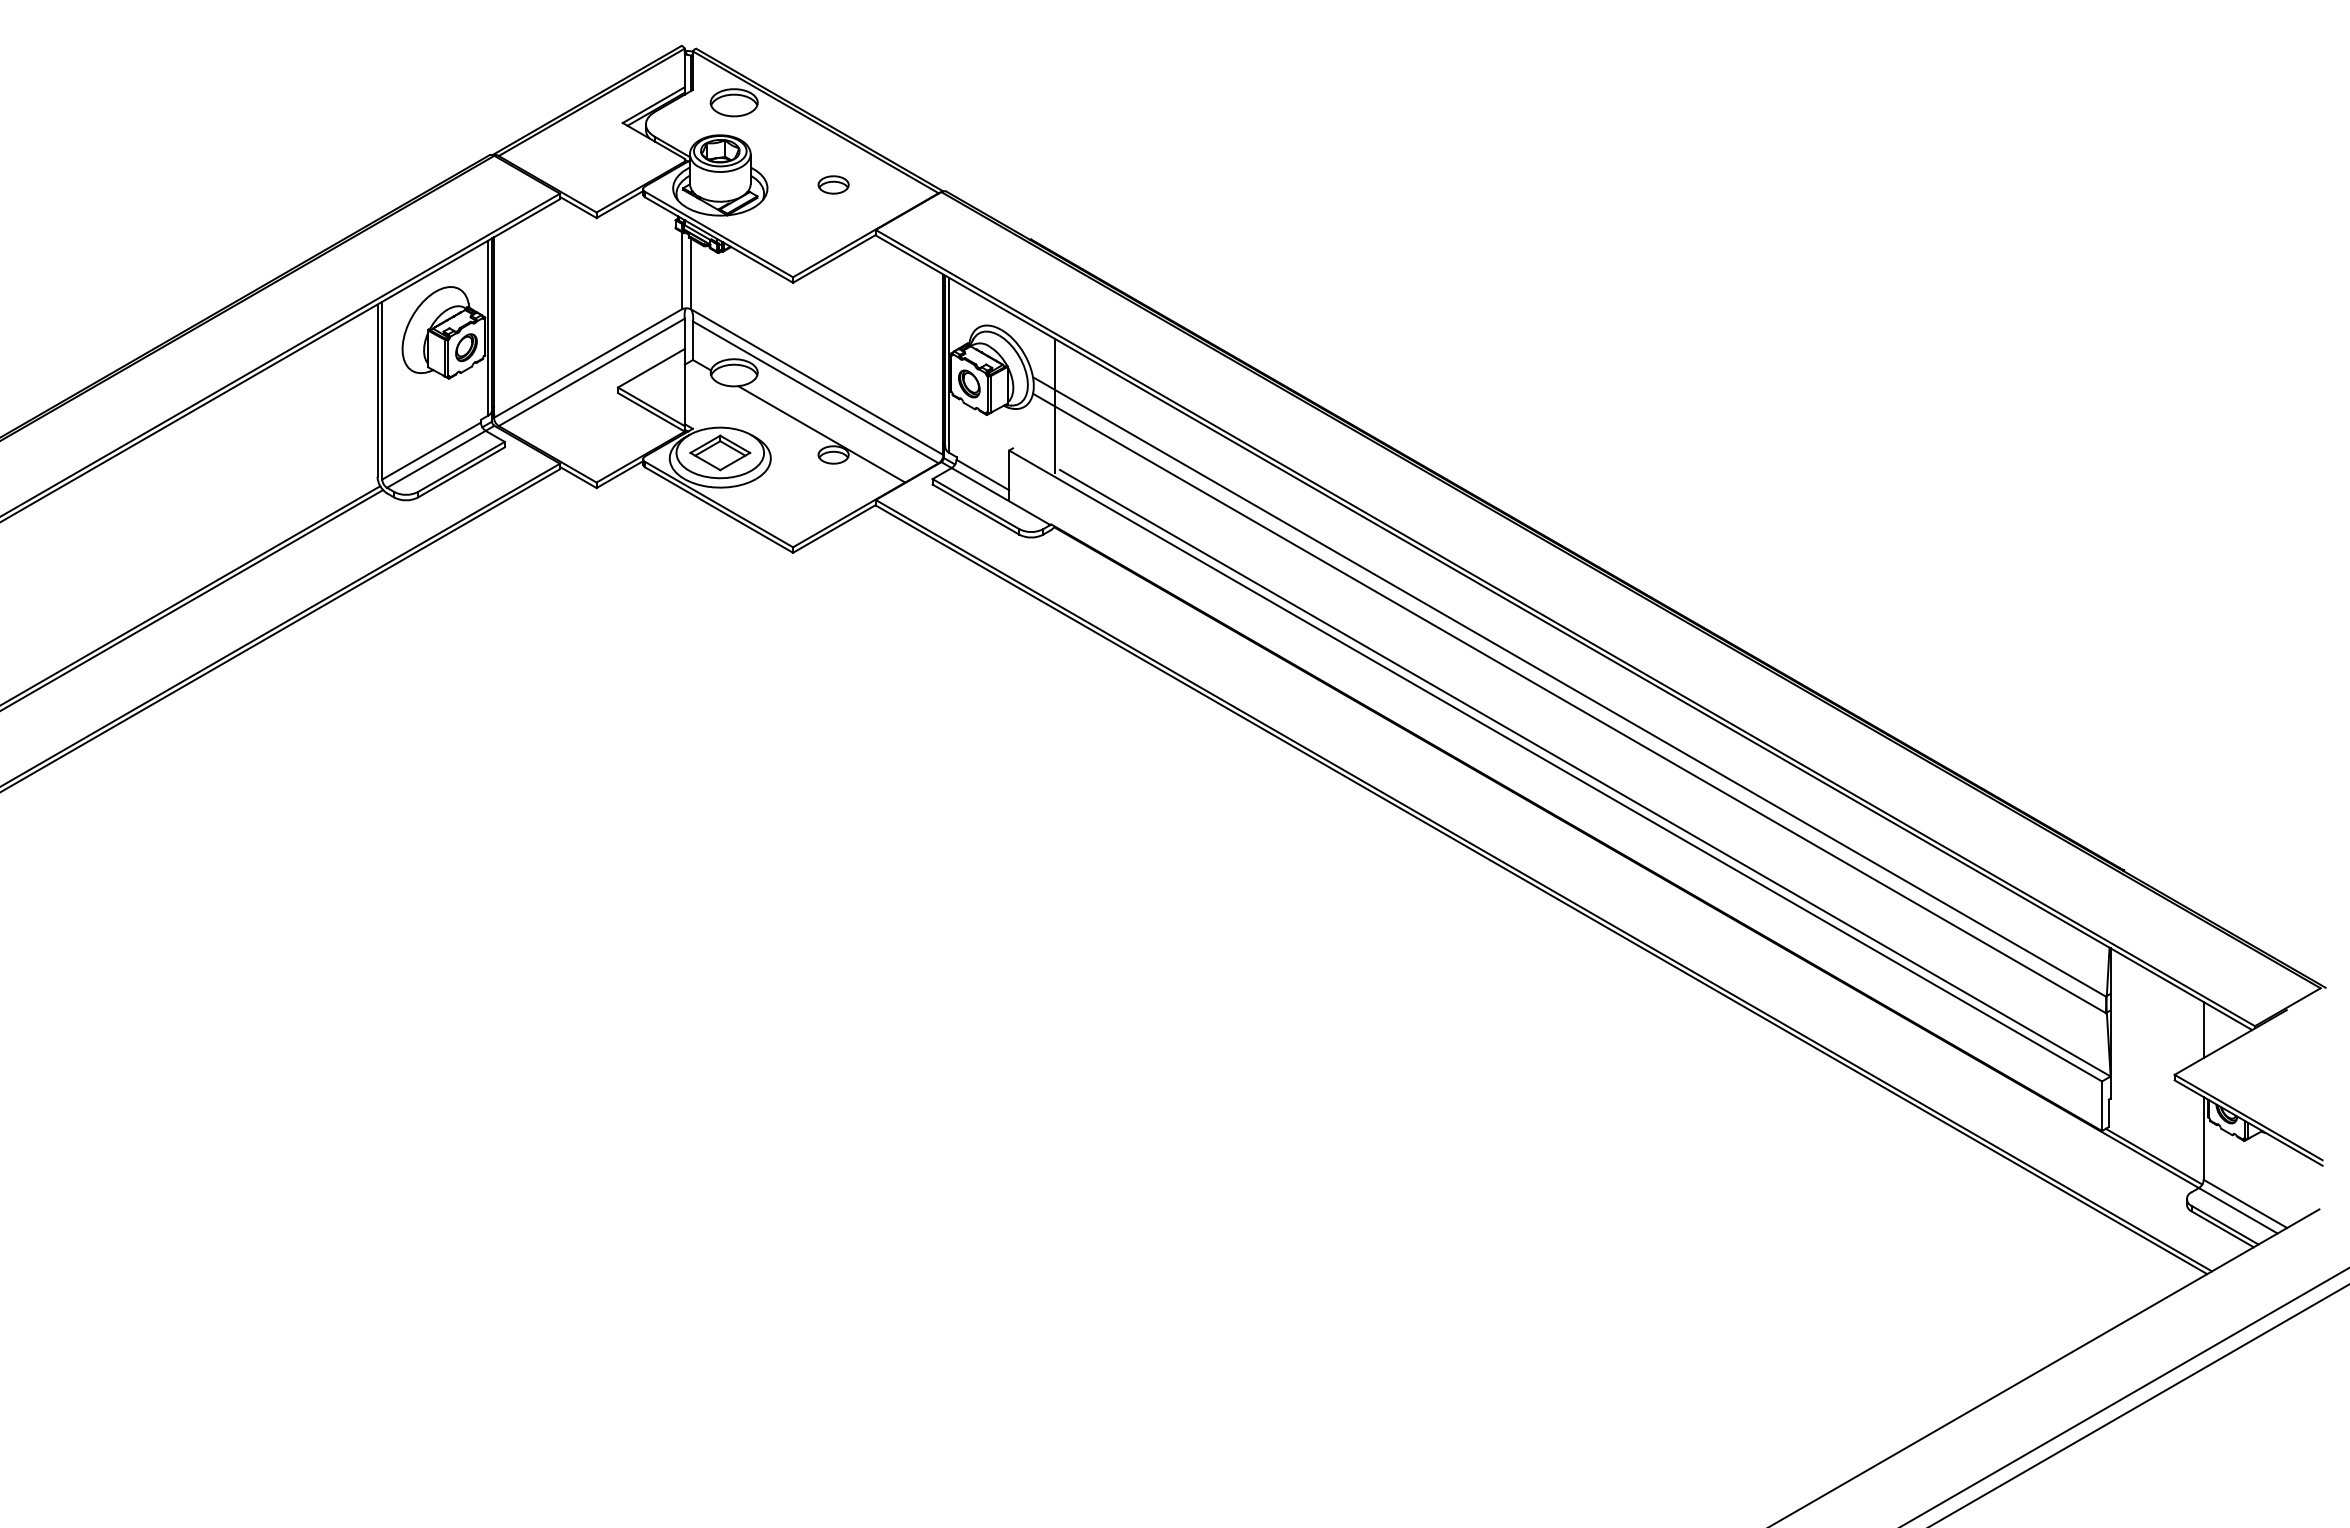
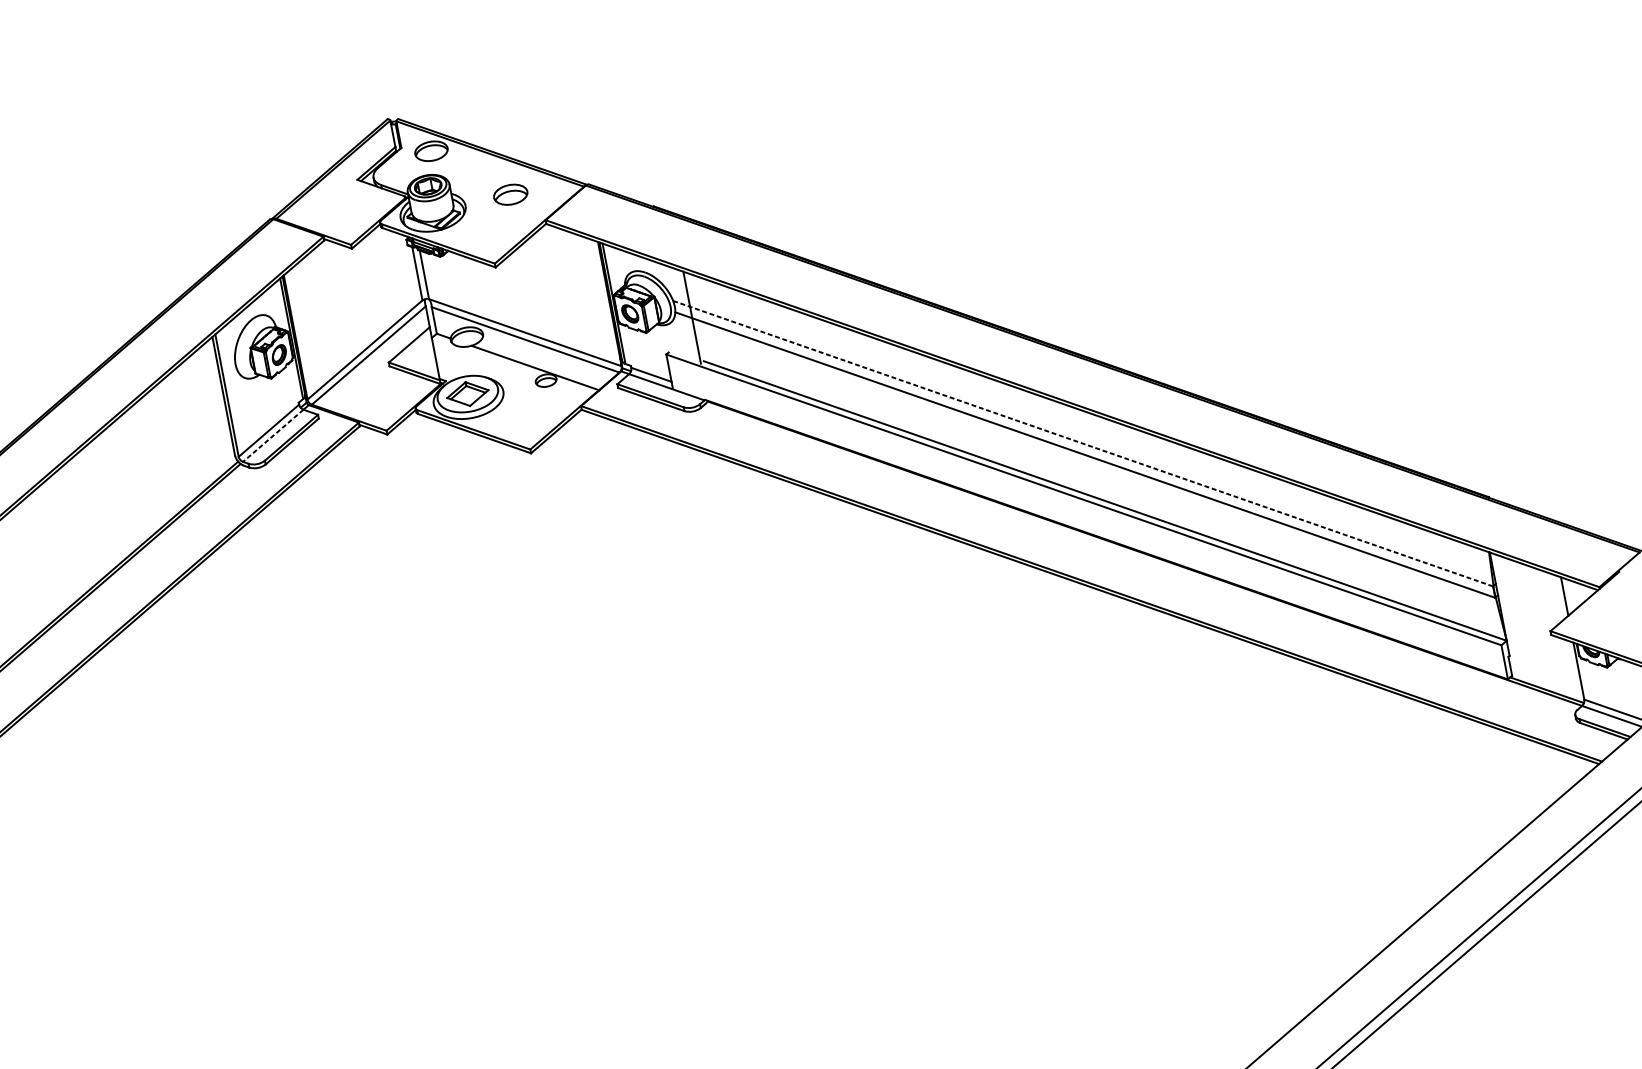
part: (833, 184) -> (510, 194), size x1.6
line: (436, 459) -> (273, 435), solid -> dashed
line: (1569, 687) -> (1083, 444), solid -> dashed

